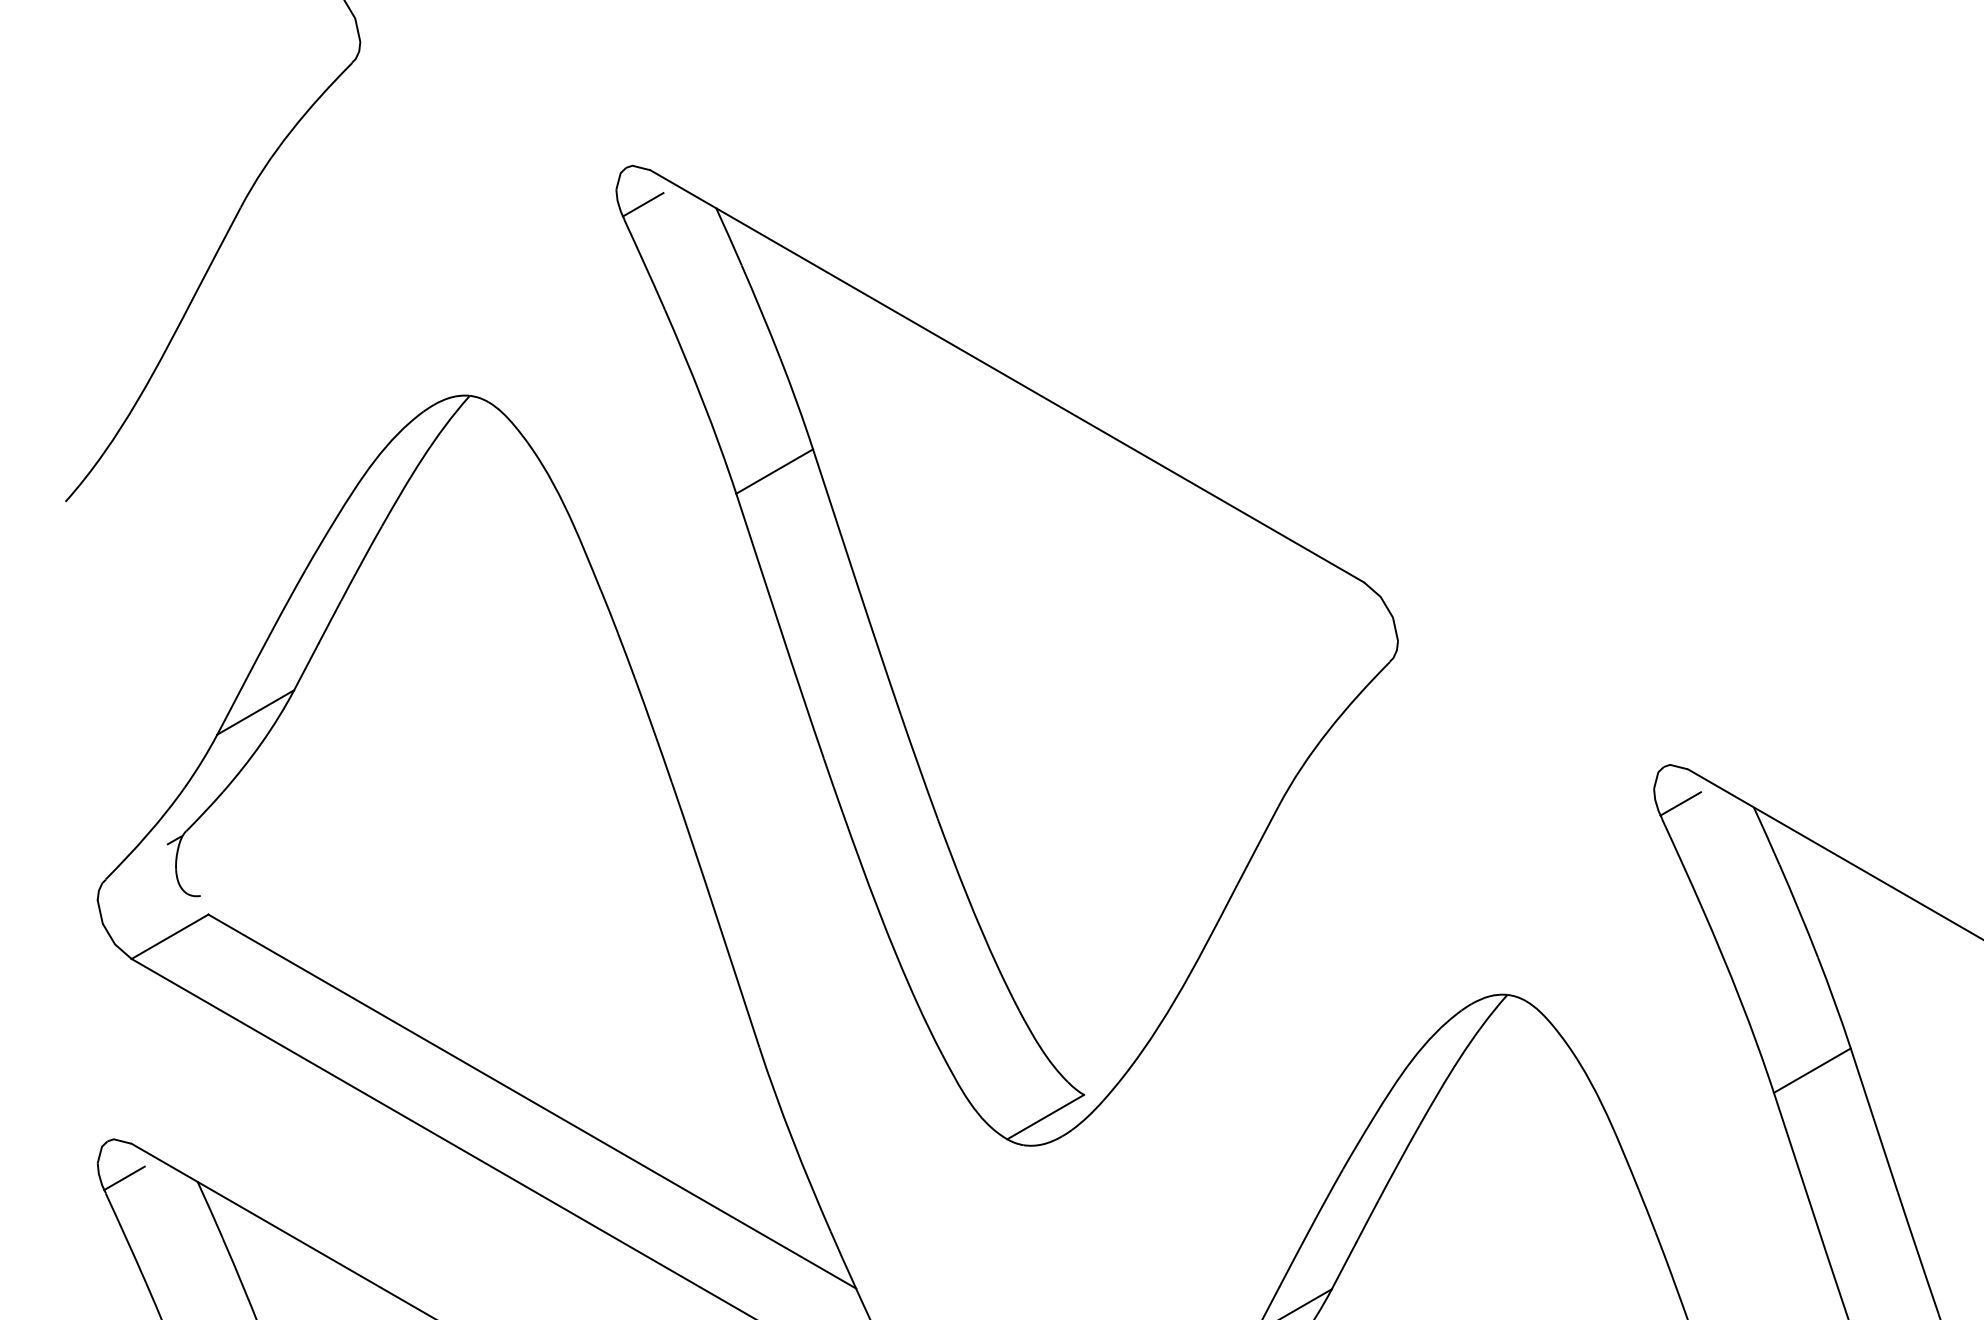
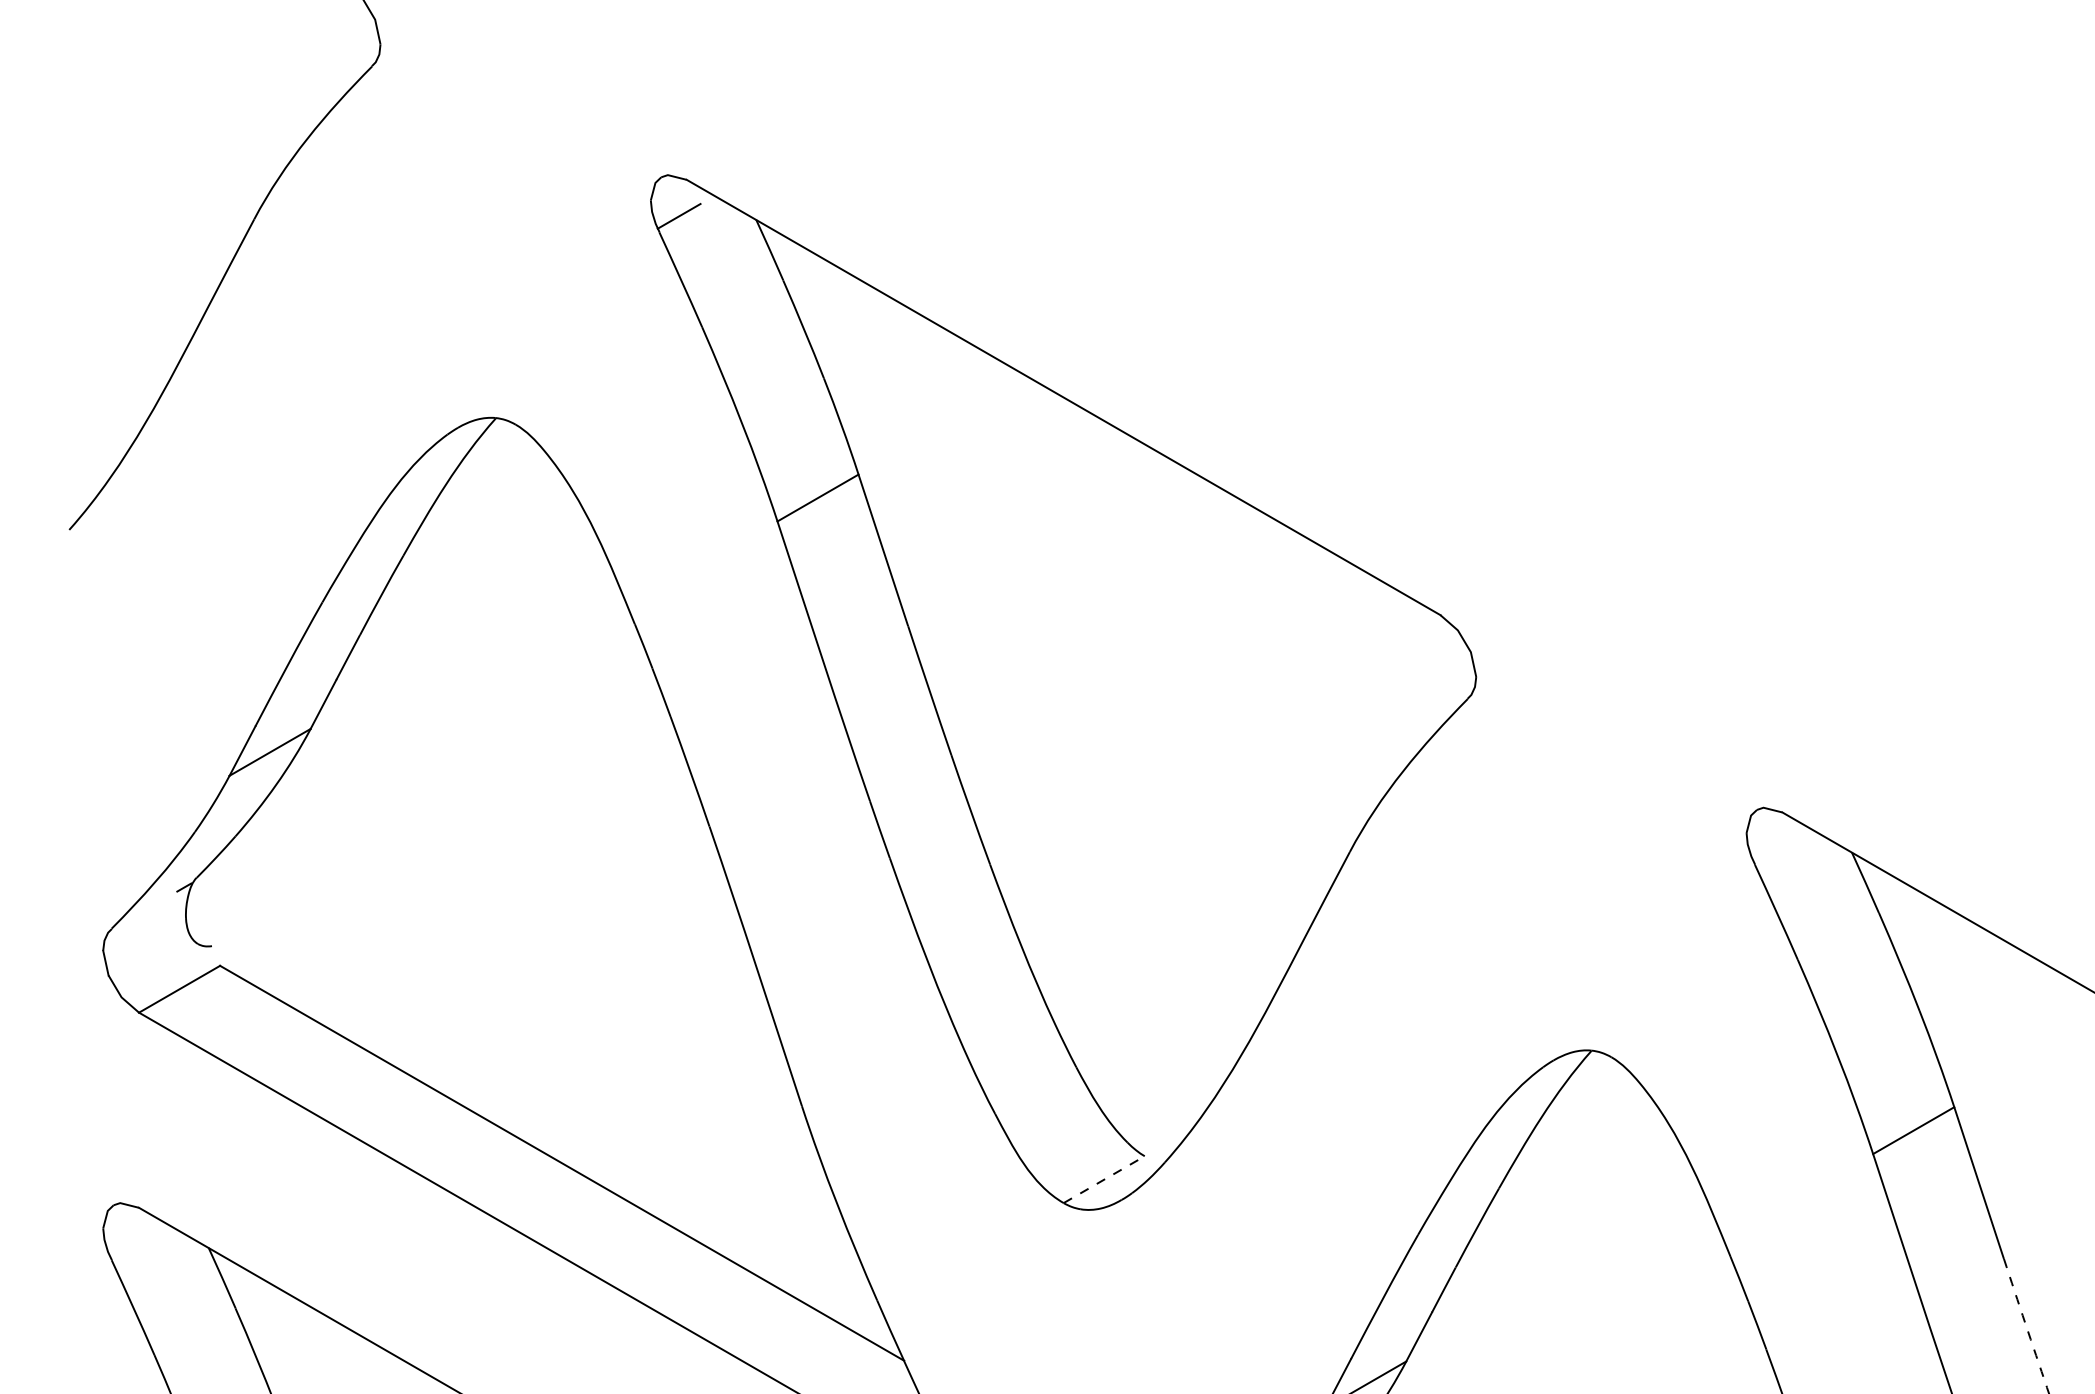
line: (1680, 803) -> (1774, 848), removed
line: (1046, 1116) -> (1105, 1179), solid -> dashed
line: (124, 1178) -> (131, 1244), removed
arc: (1918, 1253) -> (2025, 1323), solid -> dashed

